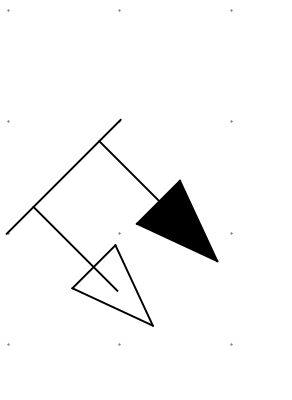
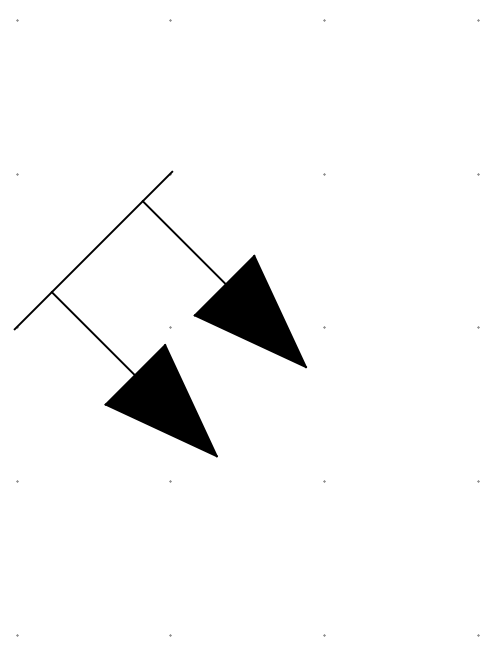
fill: (112, 285) -> (160, 400), added

